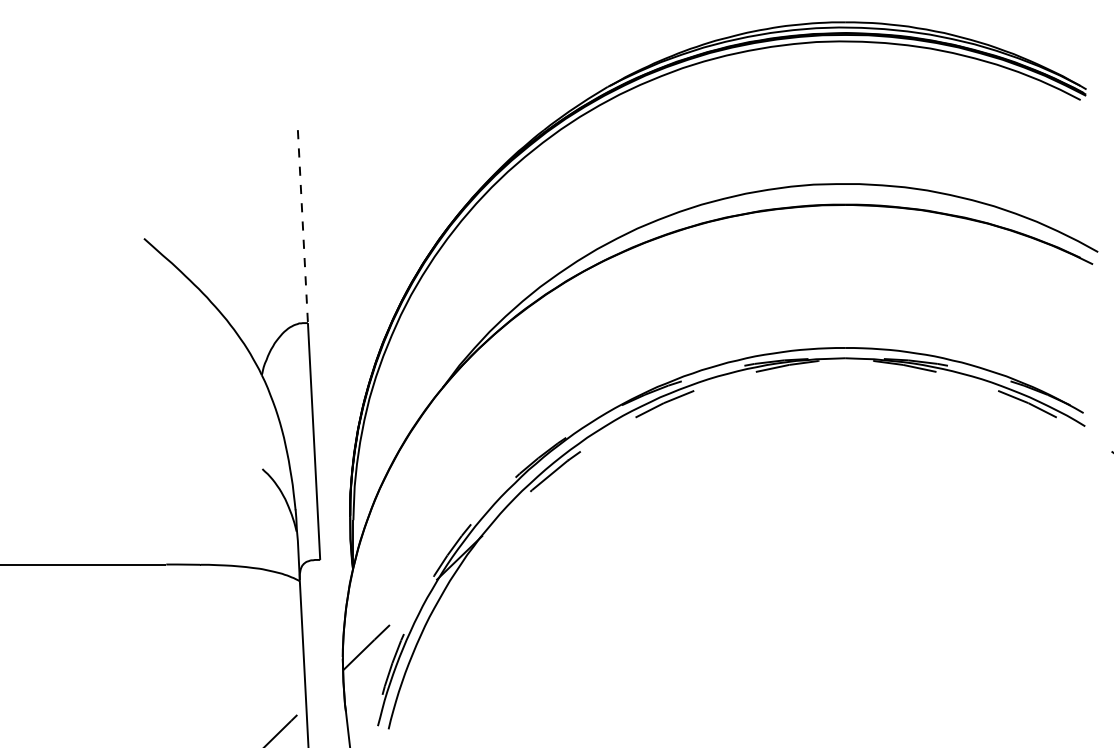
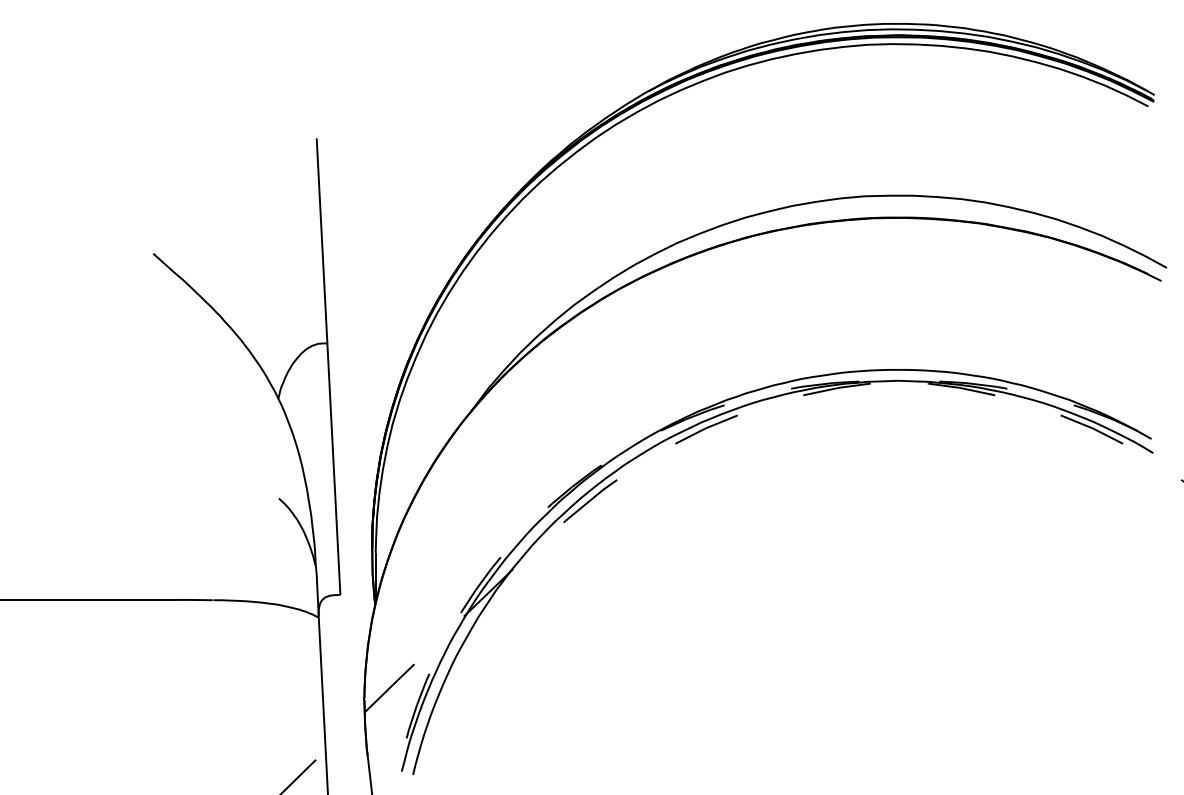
line: (302, 226) -> (321, 240), dashed -> solid

